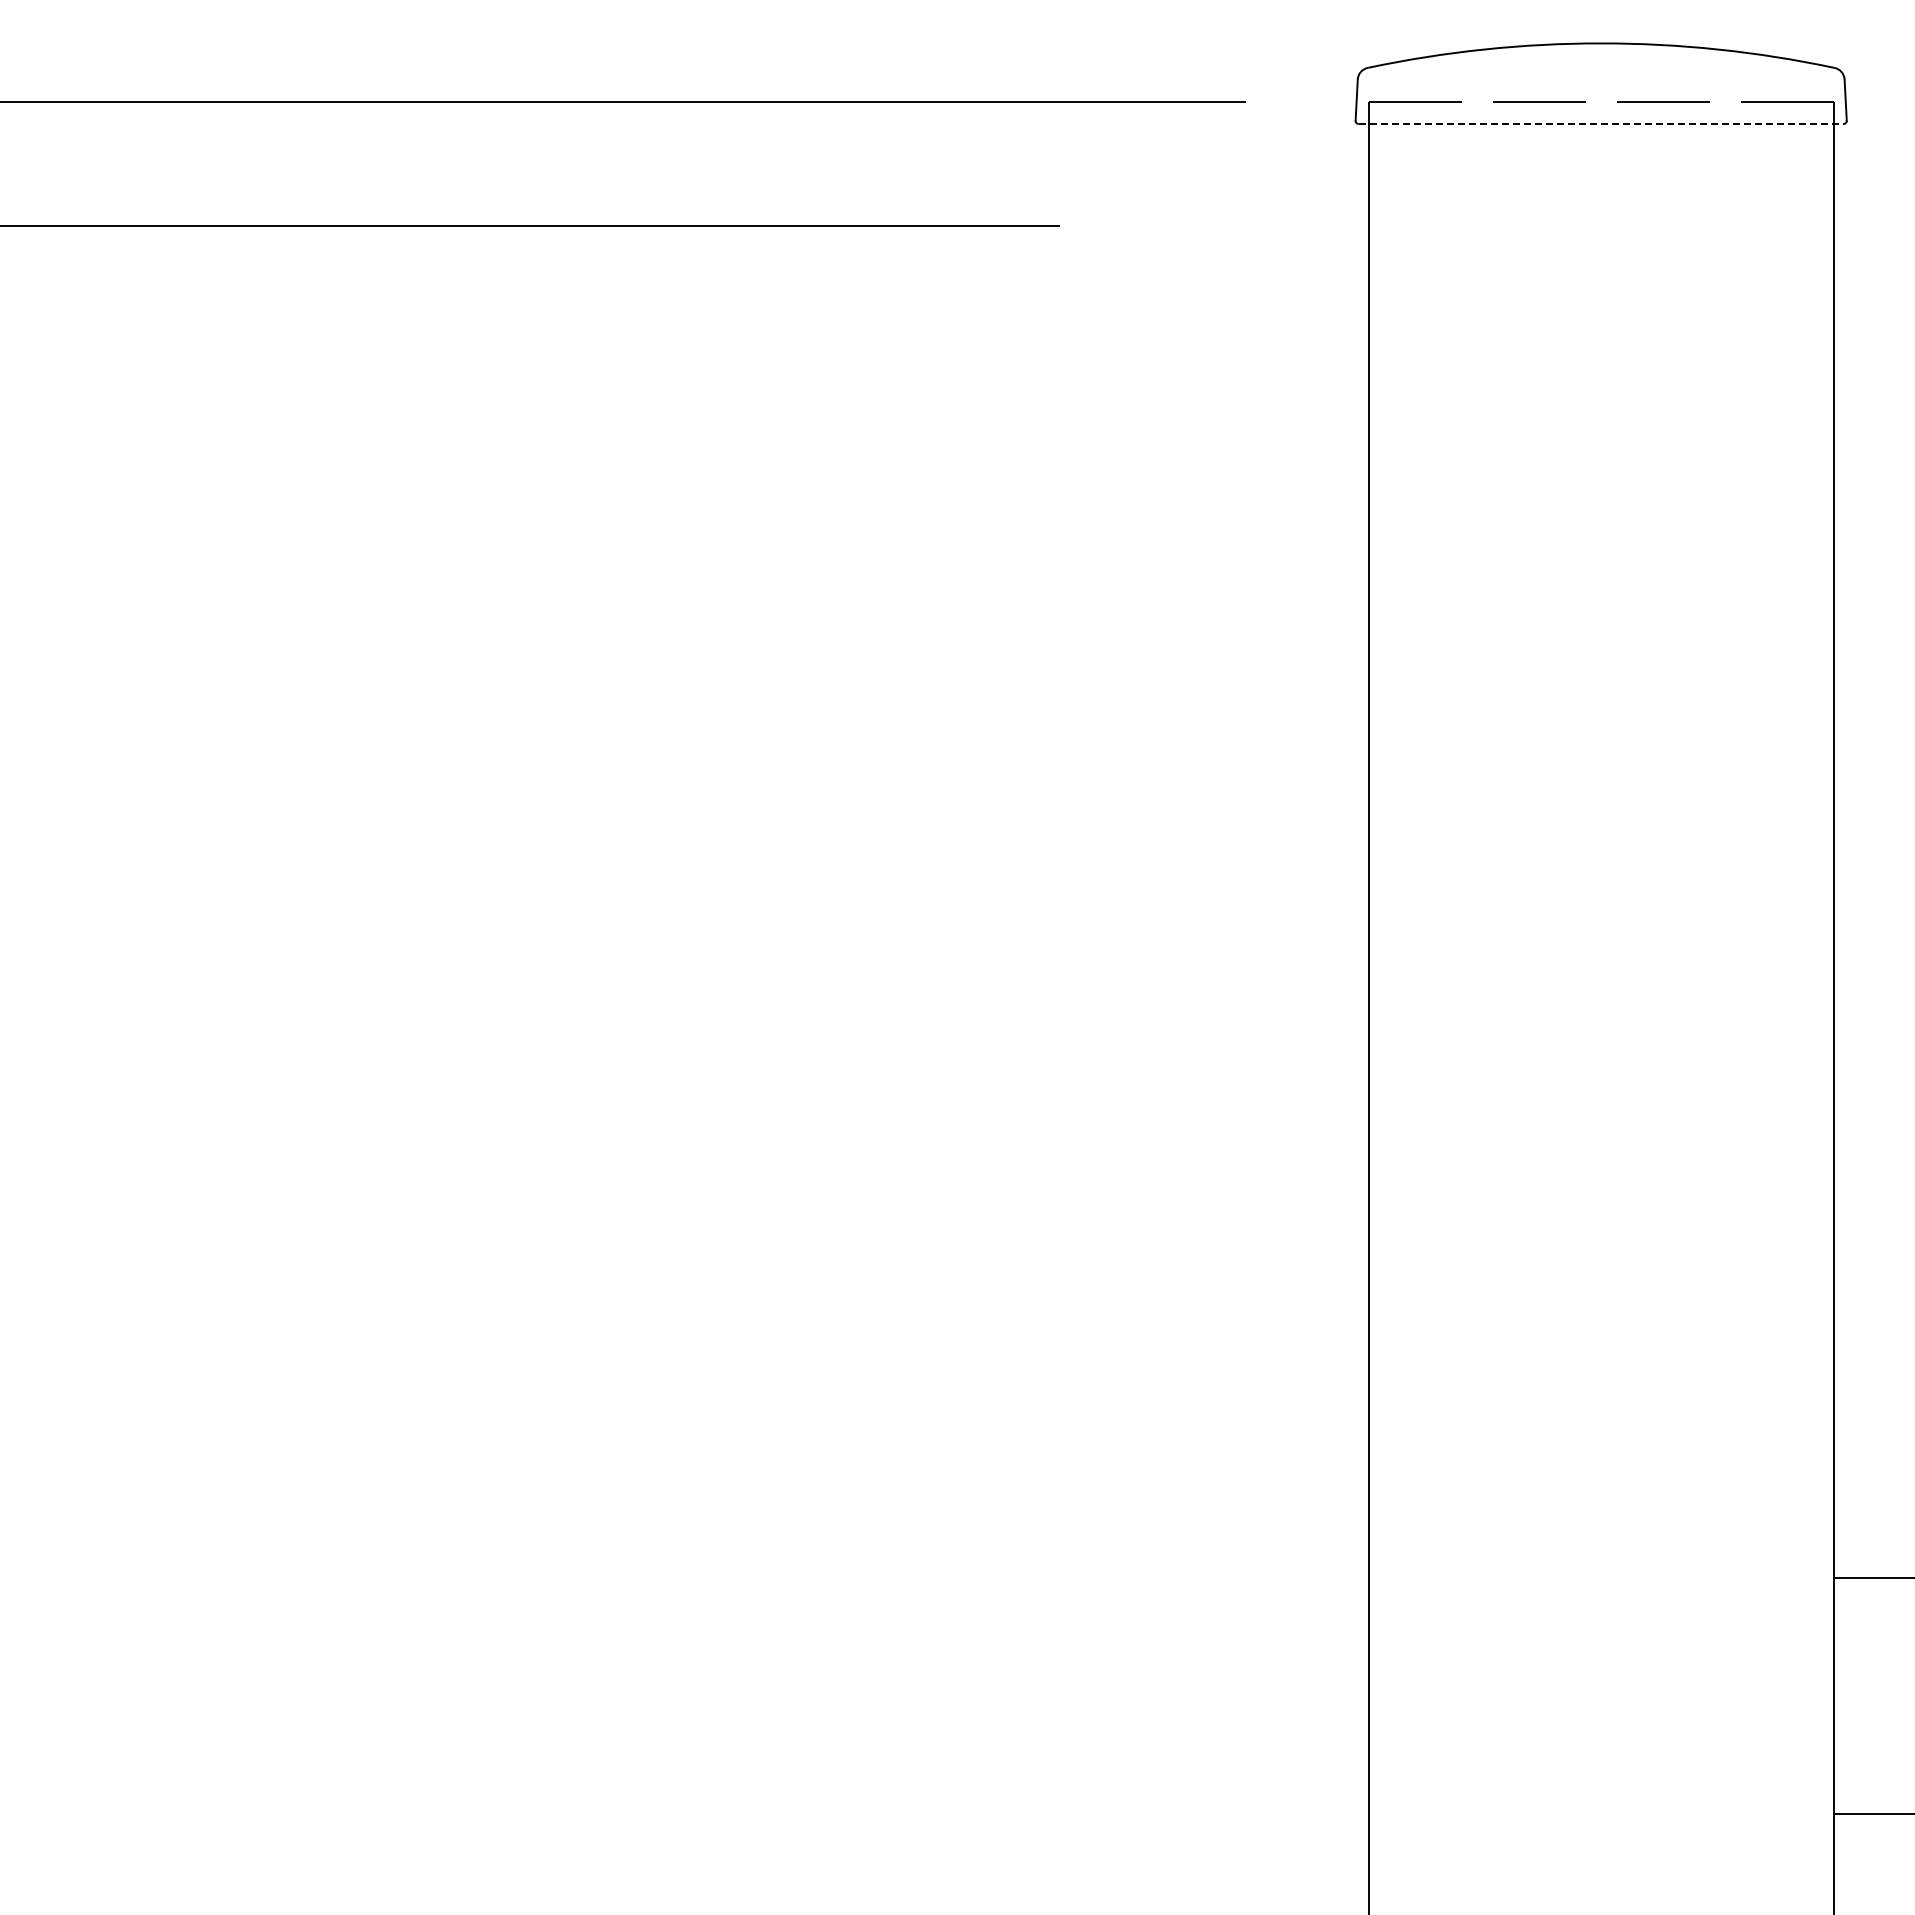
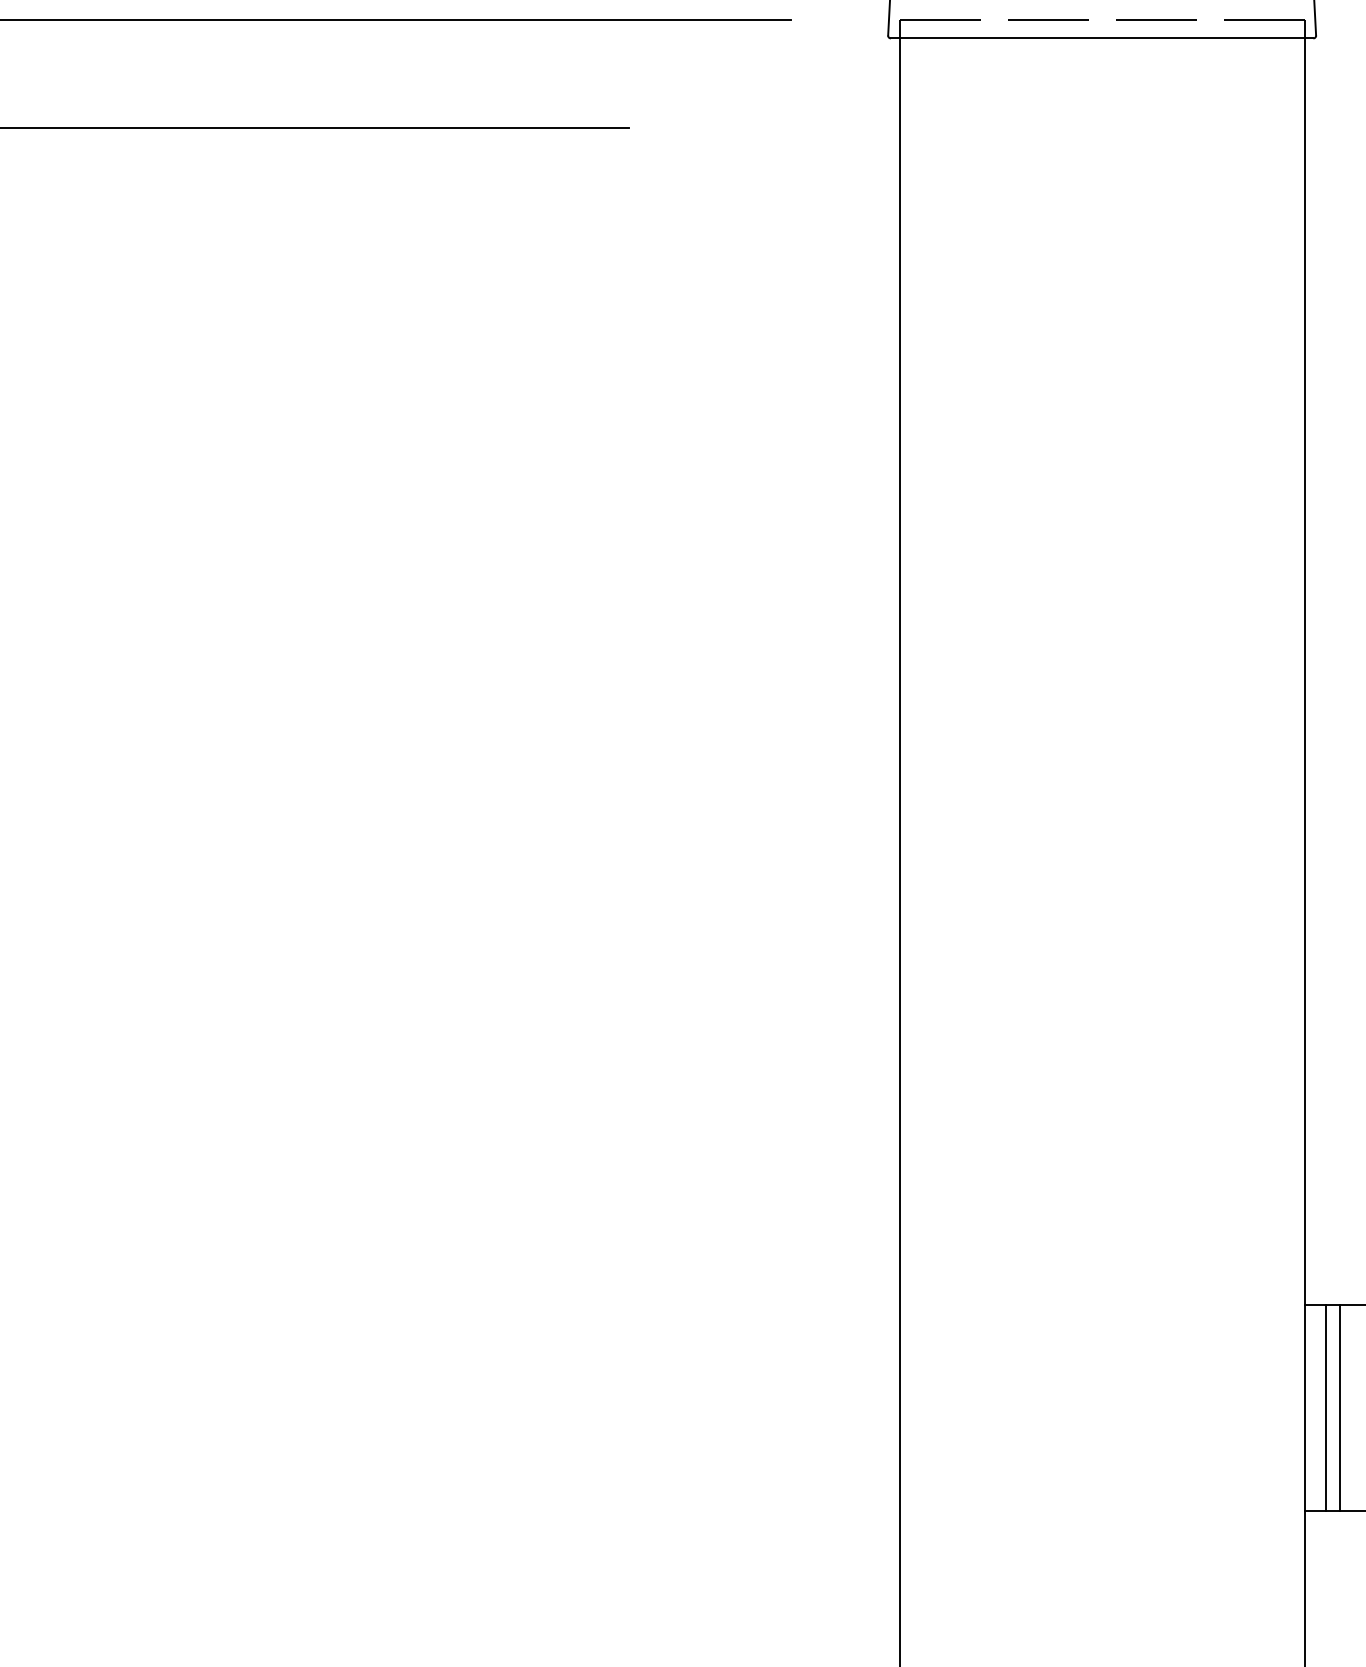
line: (1601, 124) -> (1102, 38), dashed -> solid
line: (1858, 1695) -> (1326, 1407), added
line: (1874, 1695) -> (1340, 1407), added

